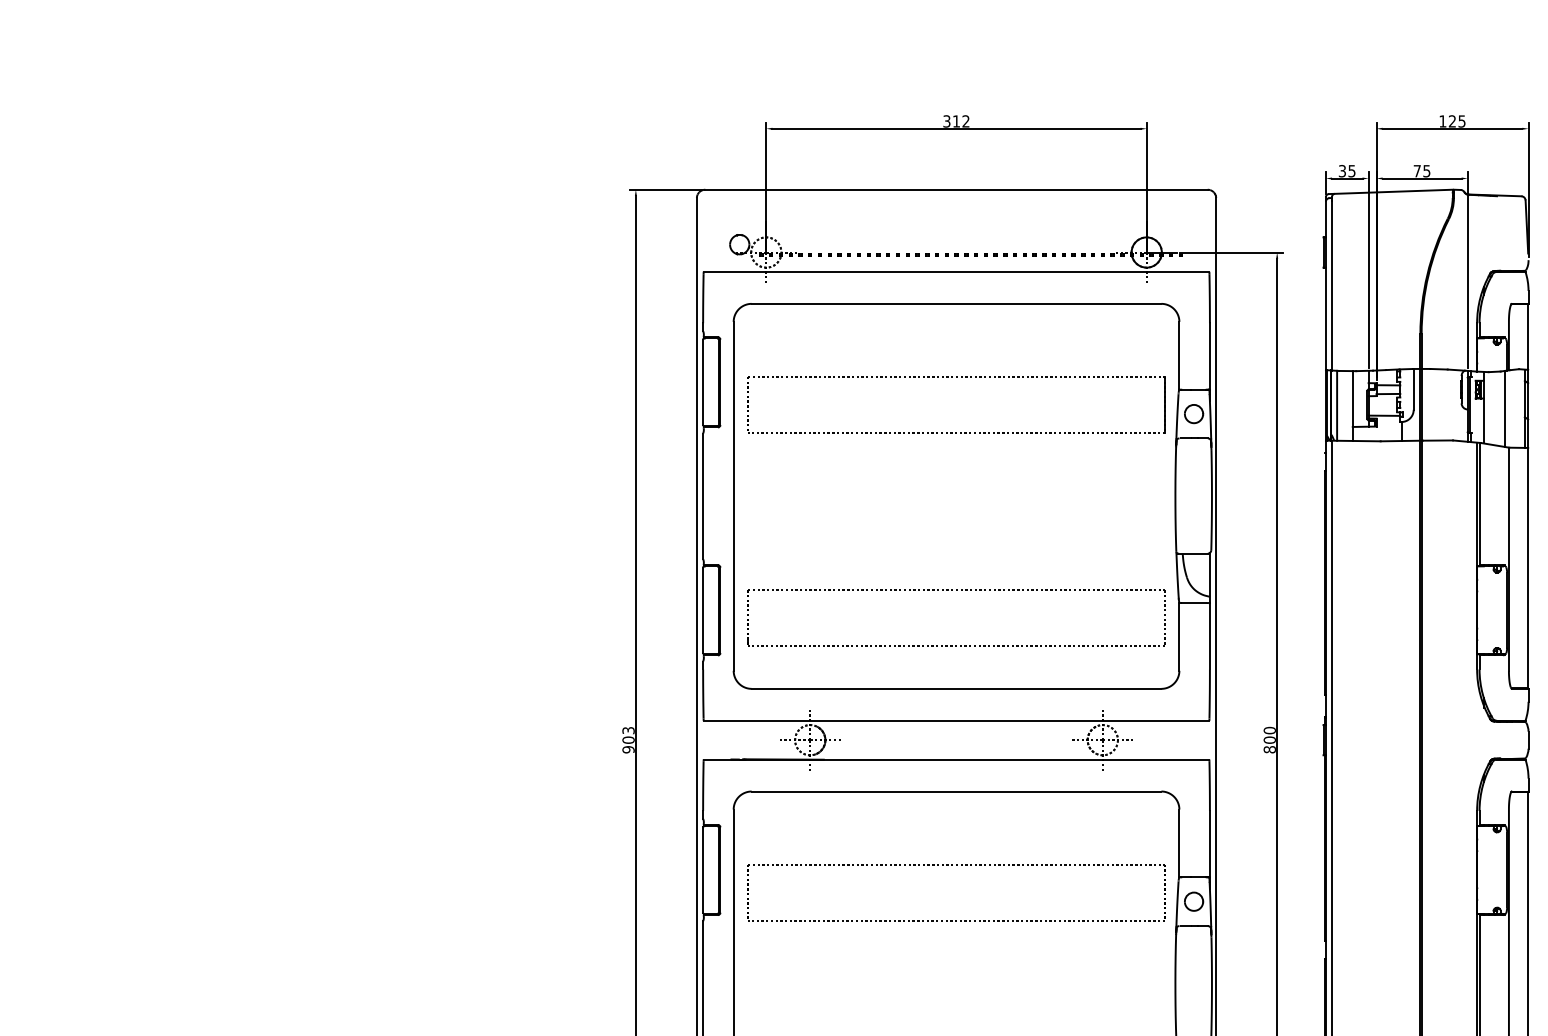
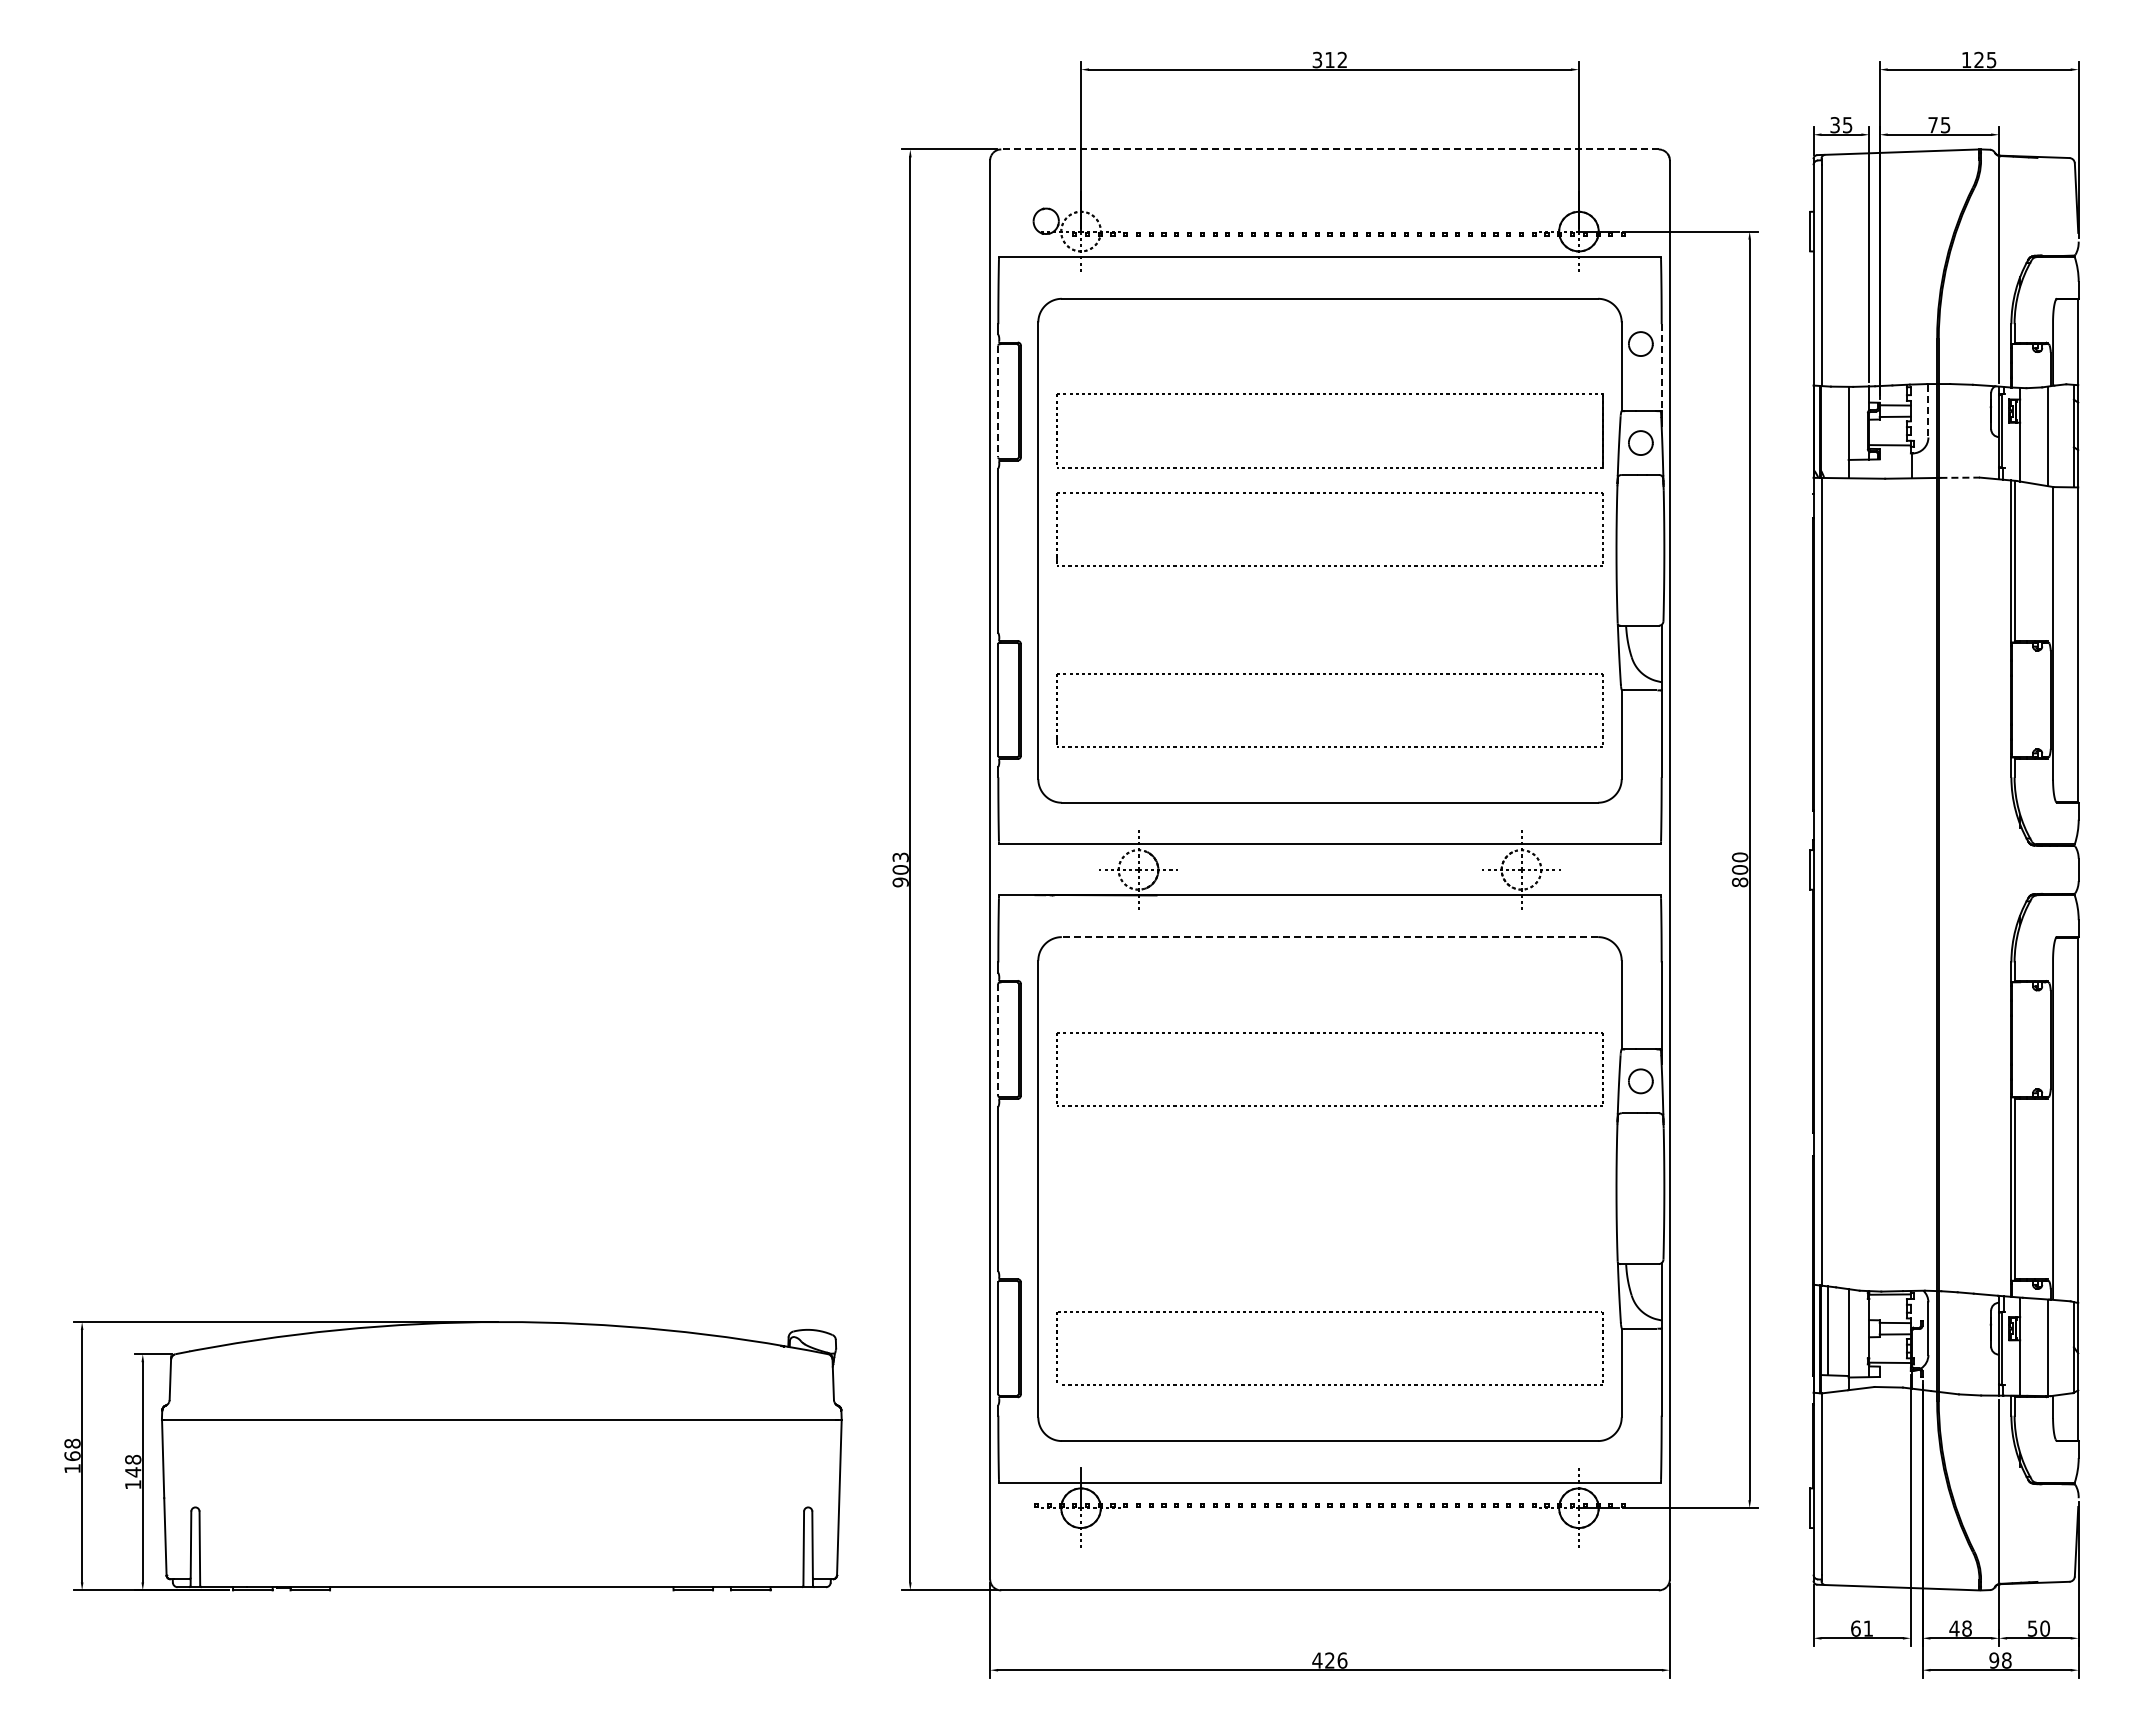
line: (956, 189) -> (1330, 149), solid -> dashed
part: (1193, 338) -> (1640, 343), added
line: (1209, 356) -> (1661, 367), solid -> dashed
line: (703, 382) -> (998, 401), solid -> dashed
line: (1413, 389) -> (1928, 411), solid -> dashed
line: (1337, 405) -> (1828, 432), removed
line: (1438, 440) -> (1960, 477), solid -> dashed
part: (956, 452) -> (1329, 493), added
line: (956, 791) -> (1329, 937), solid -> dashed
line: (703, 869) -> (998, 1039), solid -> dashed

